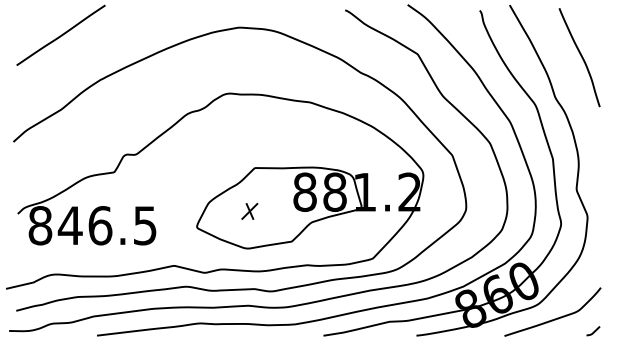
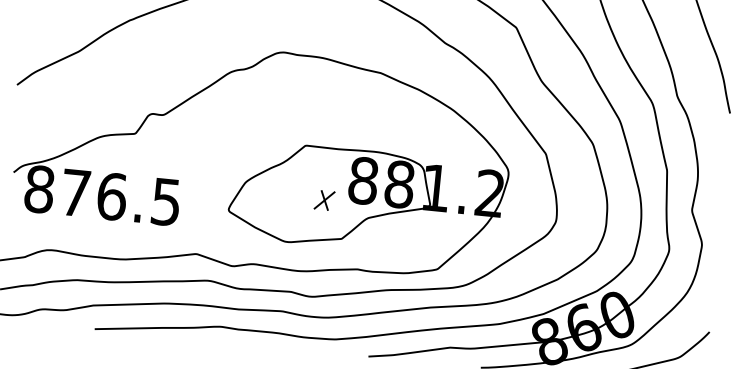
part: (249, 210) -> (324, 199), moved
text: (69, 225) -> (74, 192), 846.5 -> 876.5

